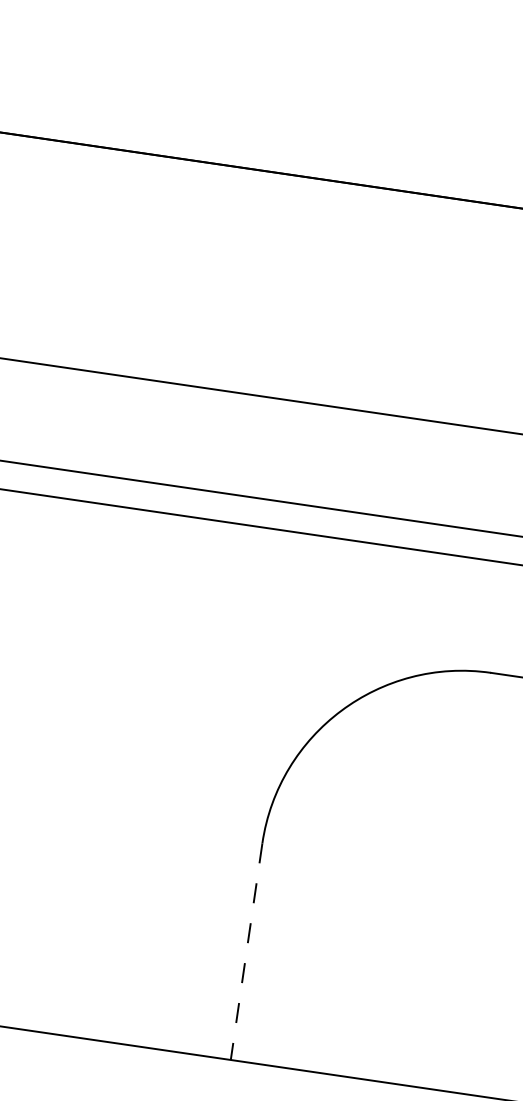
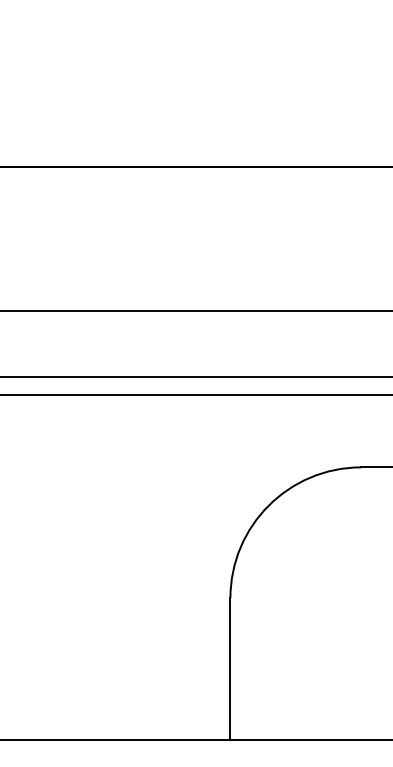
line: (246, 952) -> (230, 669), dashed -> solid

